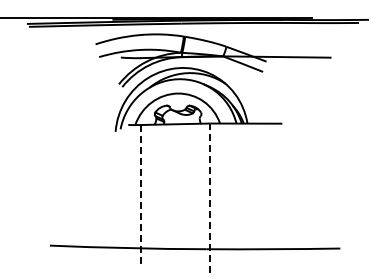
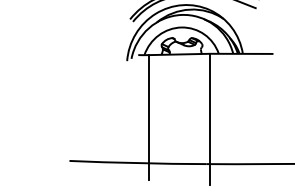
line: (141, 196) -> (149, 117), dashed -> solid
line: (210, 198) -> (210, 119), dashed -> solid

